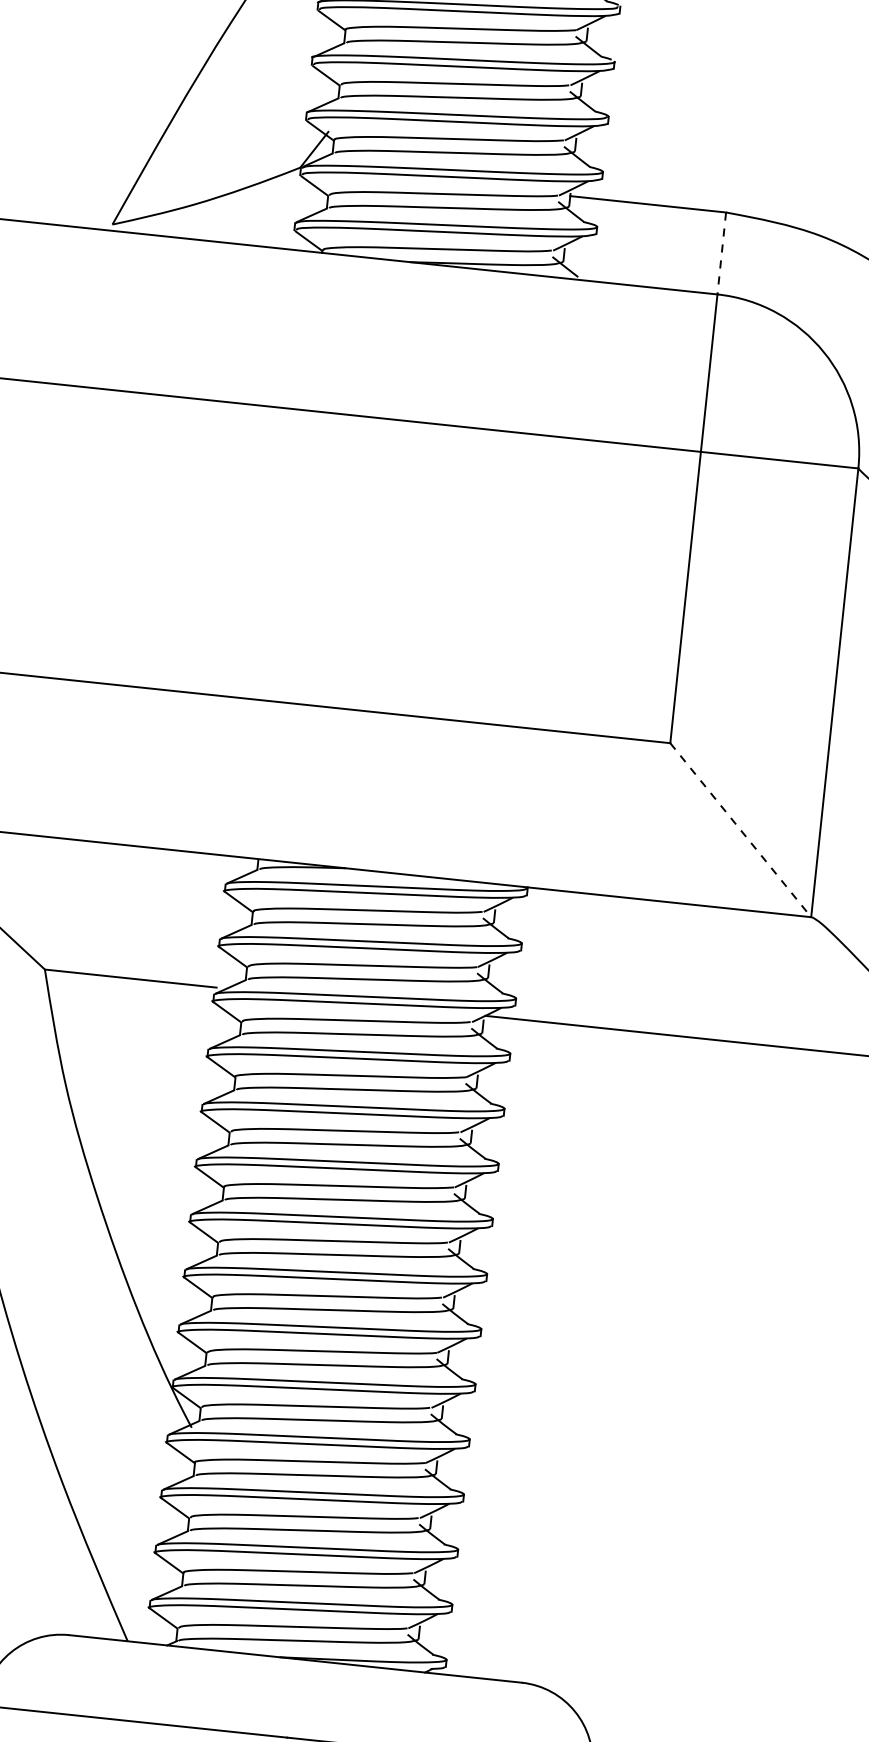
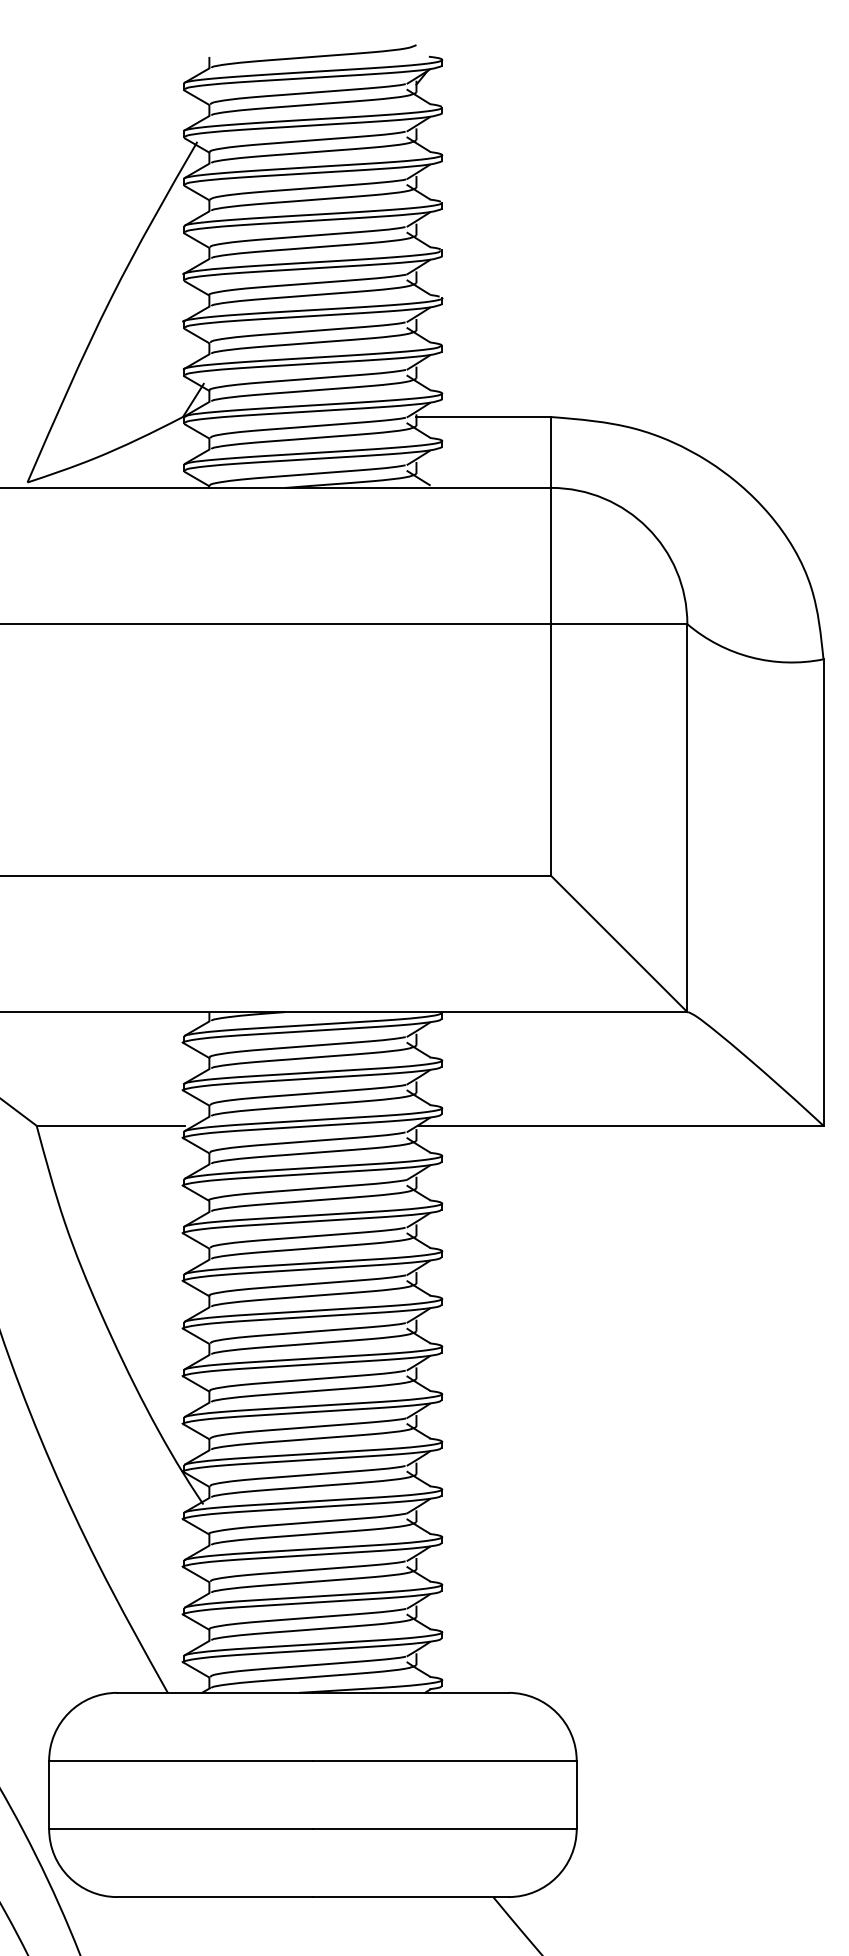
line: (722, 253) -> (551, 452), dashed -> solid
line: (740, 830) -> (619, 944), dashed -> solid

